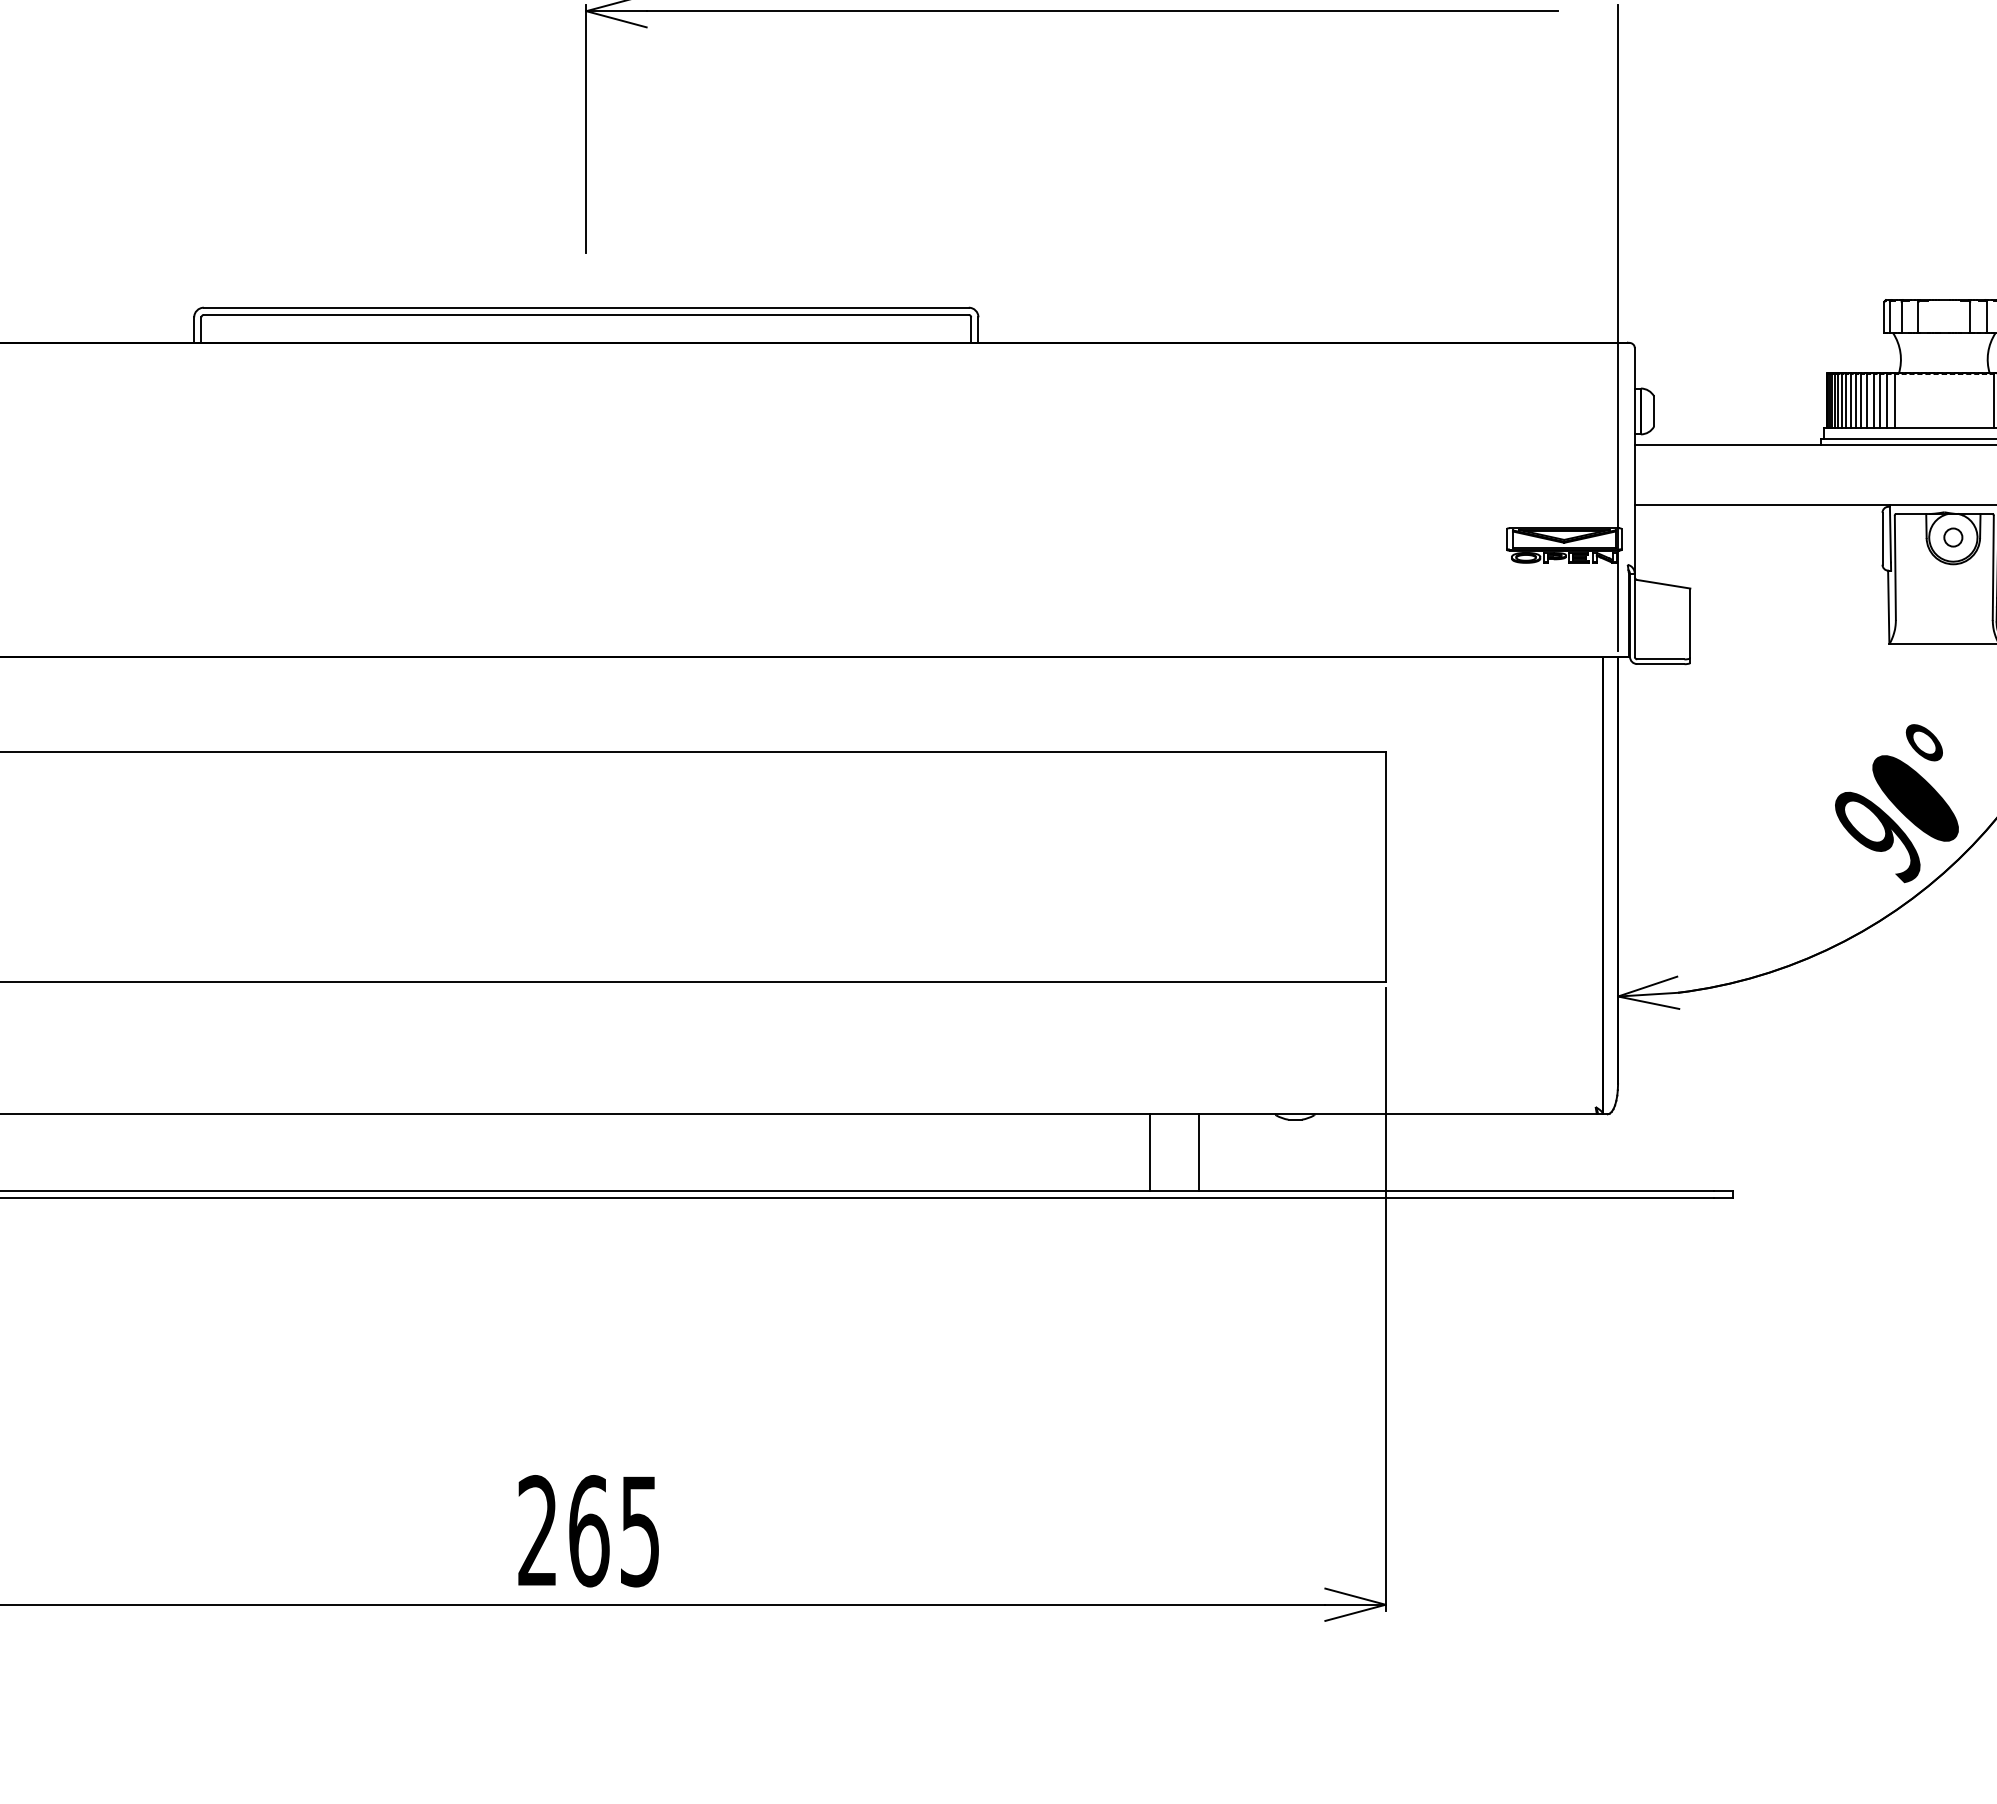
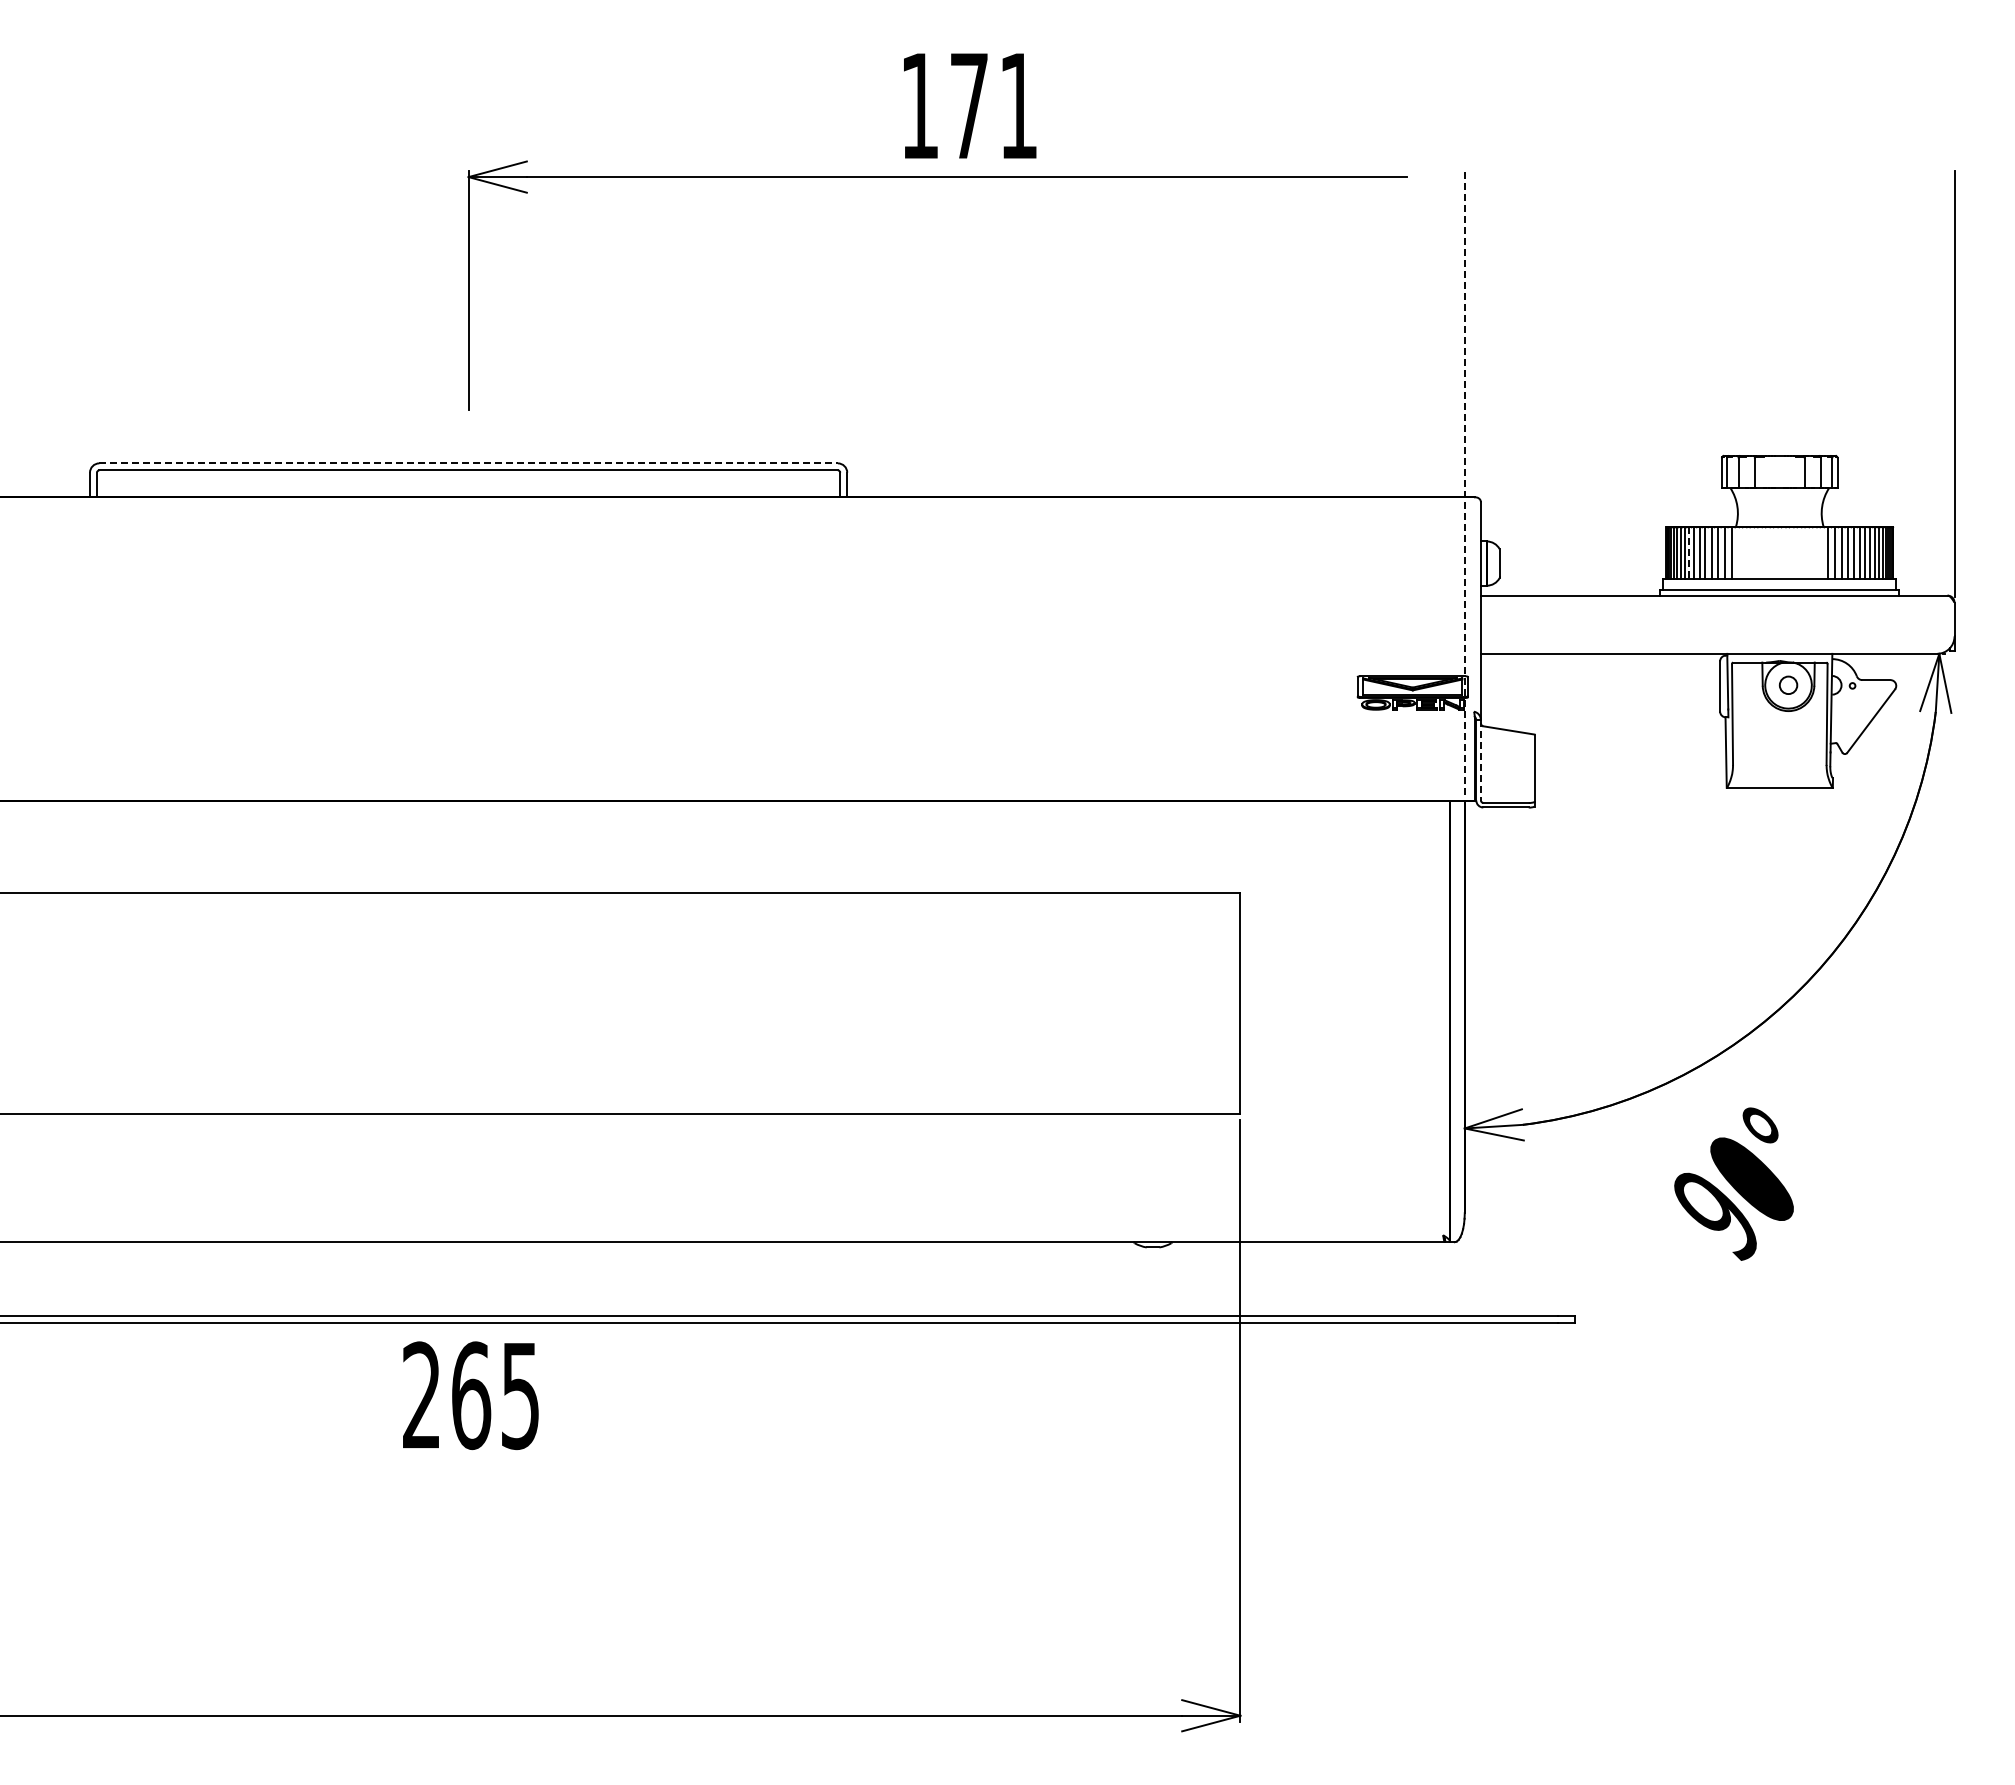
line: (587, 307) -> (469, 463), solid -> dashed
line: (1617, 328) -> (1464, 483), solid -> dashed
line: (1850, 401) -> (1689, 553), solid -> dashed
line: (1634, 615) -> (1480, 760), solid -> dashed
text: (1896, 802) -> (1733, 1183), moved
line: (1150, 1152) -> (1013, 1279), removed
line: (1198, 1152) -> (1059, 1279), removed
text: (588, 1530) -> (470, 1395), moved

